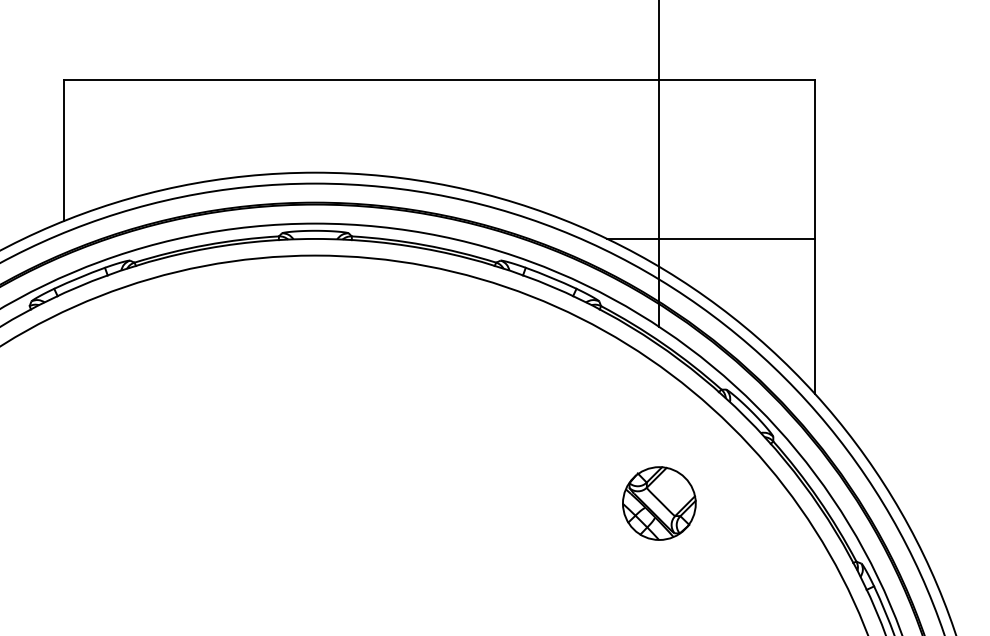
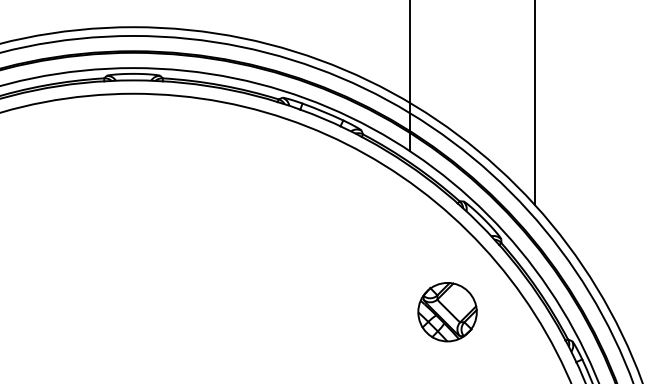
line: (710, 239) -> (450, 80), removed
part: (659, 503) -> (447, 312), moved

